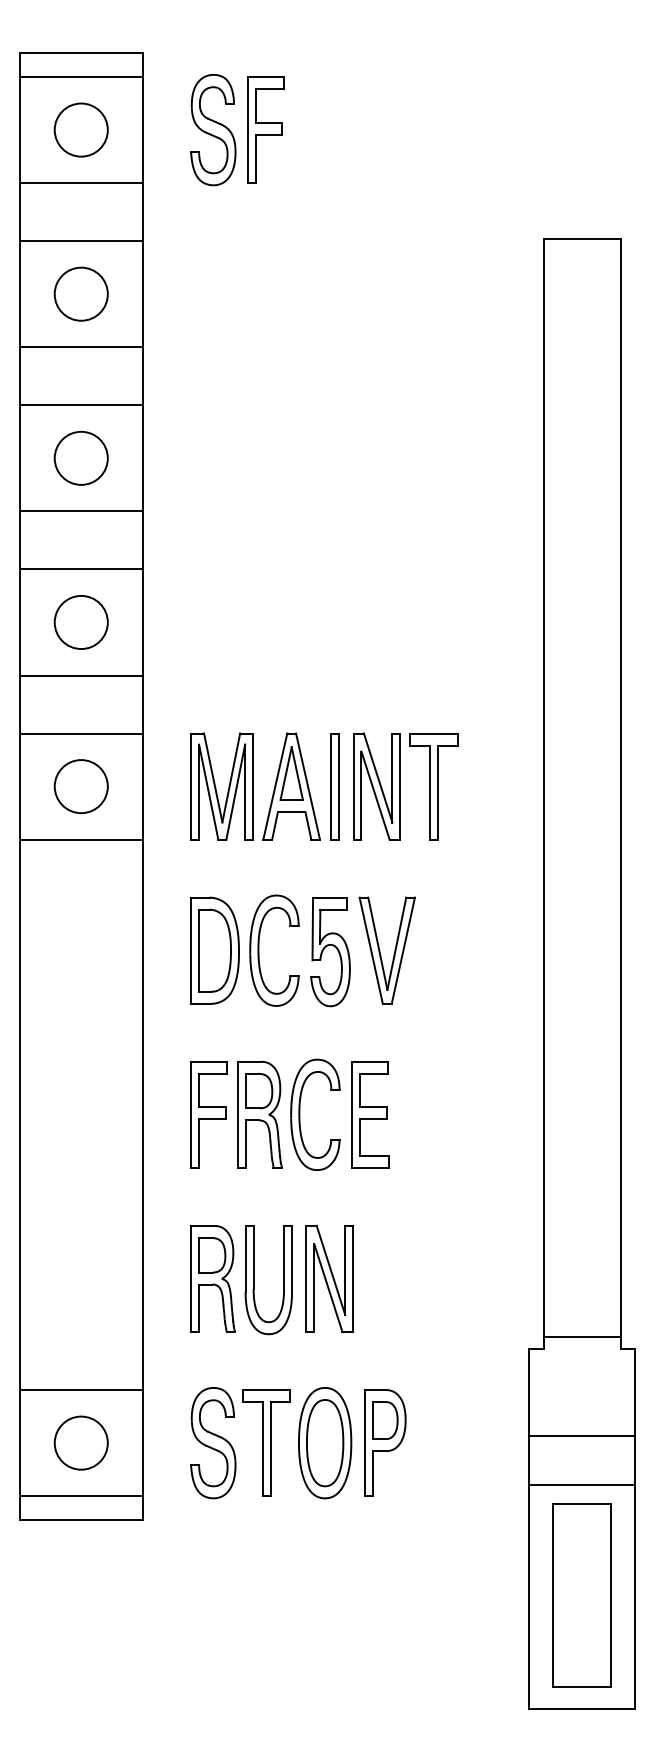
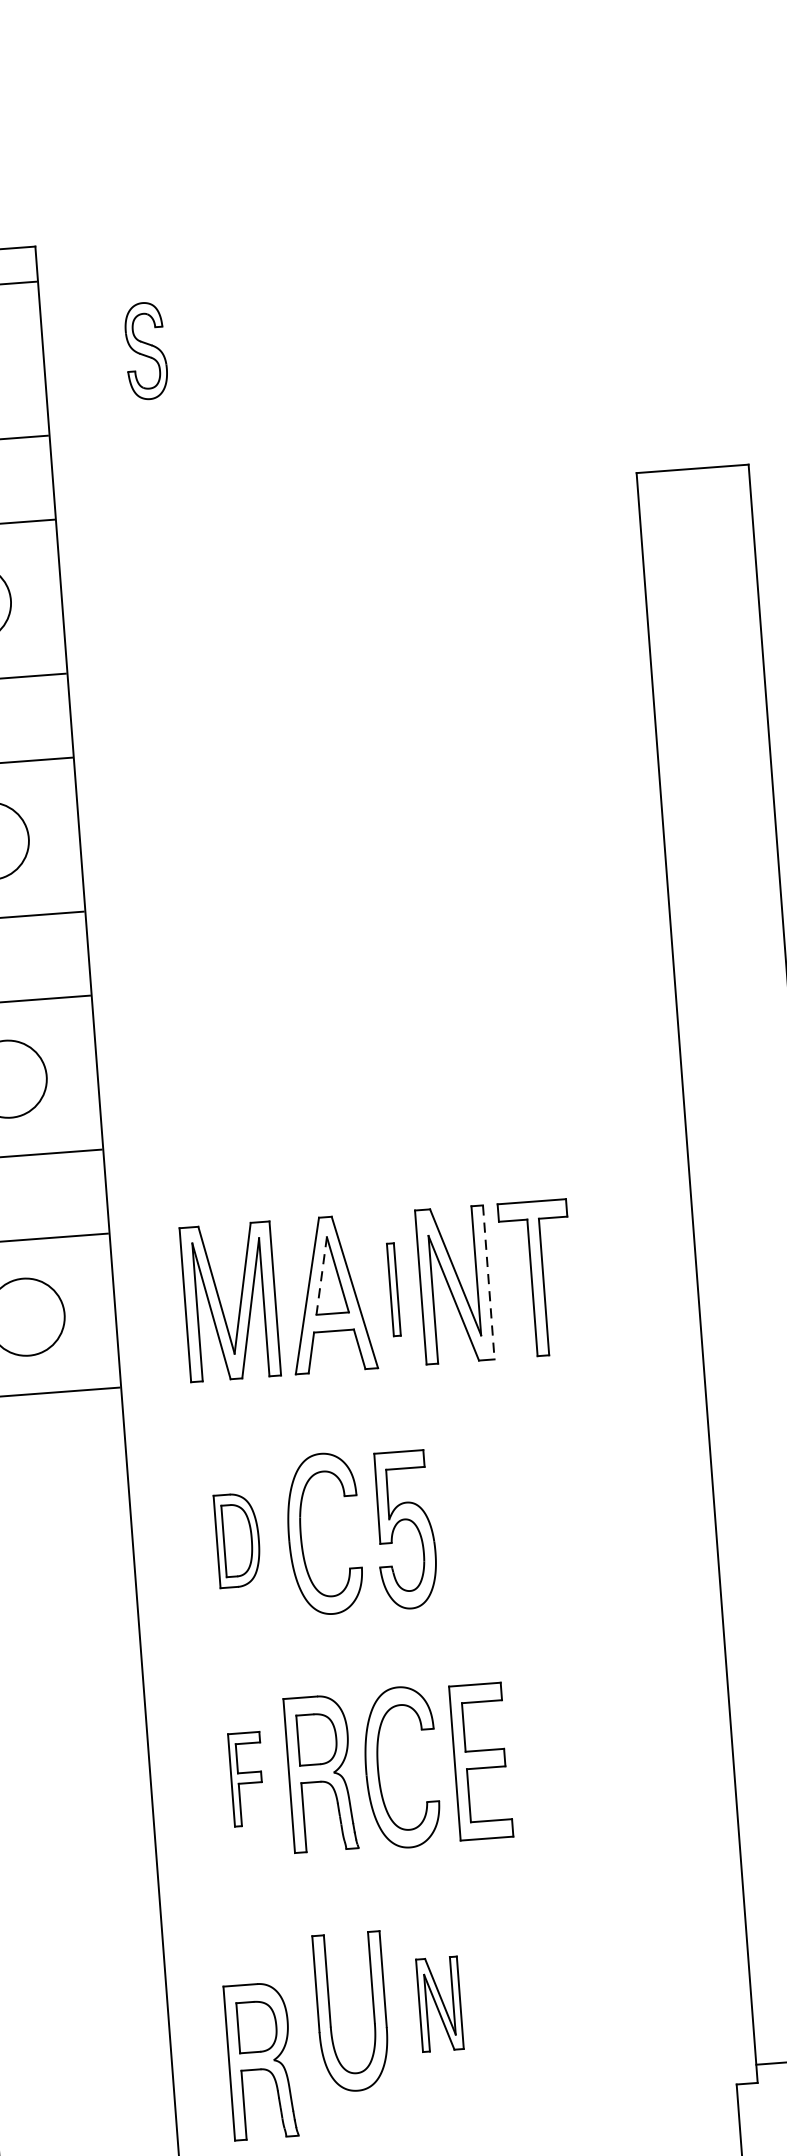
part: (265, 129) -> (221, 344), removed
part: (213, 130) -> (146, 351), size x0.6
line: (286, 773) -> (322, 1275), solid -> dashed
part: (334, 786) -> (393, 1289), size x0.6
line: (400, 787) -> (489, 1283), solid -> dashed
part: (214, 950) -> (237, 1540), size x0.6
part: (386, 950) -> (486, 1521), removed
part: (208, 1114) -> (246, 1778), size x0.6
part: (212, 1278) -> (260, 2060), moved
part: (329, 1279) -> (439, 2004), size x0.6

